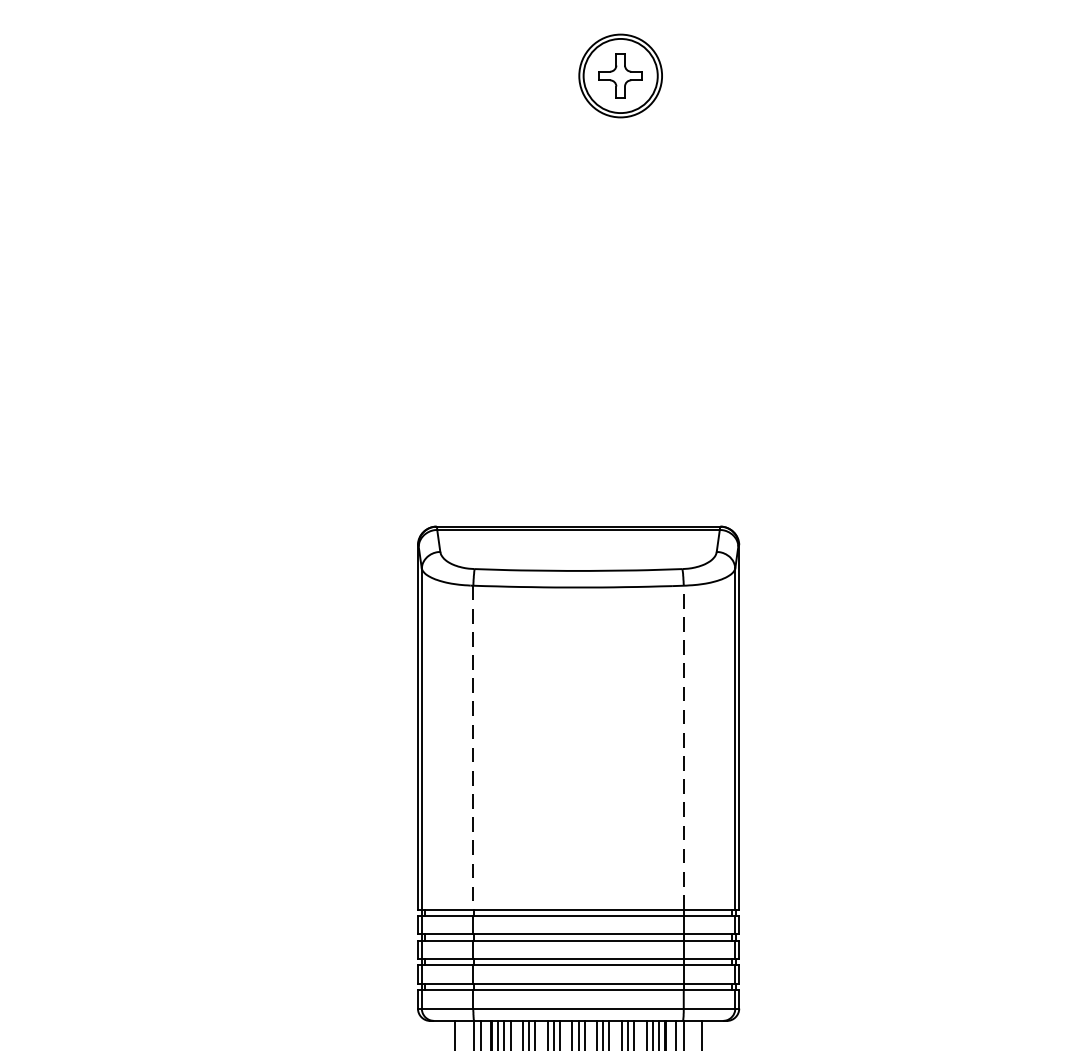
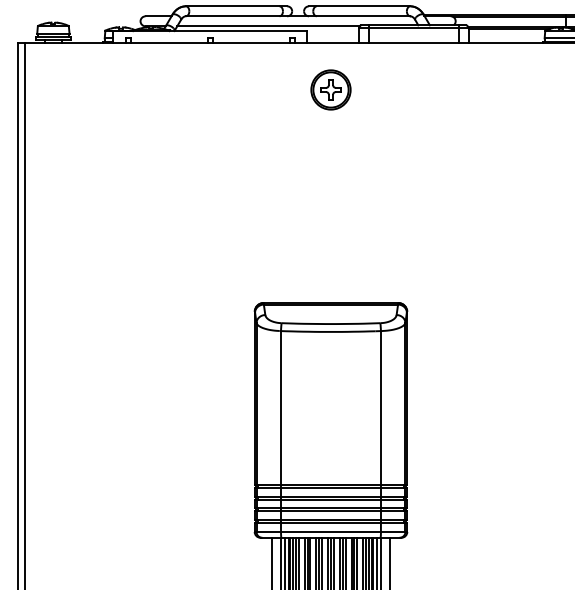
part: (619, 74) -> (330, 89), moved
line: (474, 748) -> (281, 408), dashed -> solid
line: (682, 748) -> (380, 408), dashed -> solid

